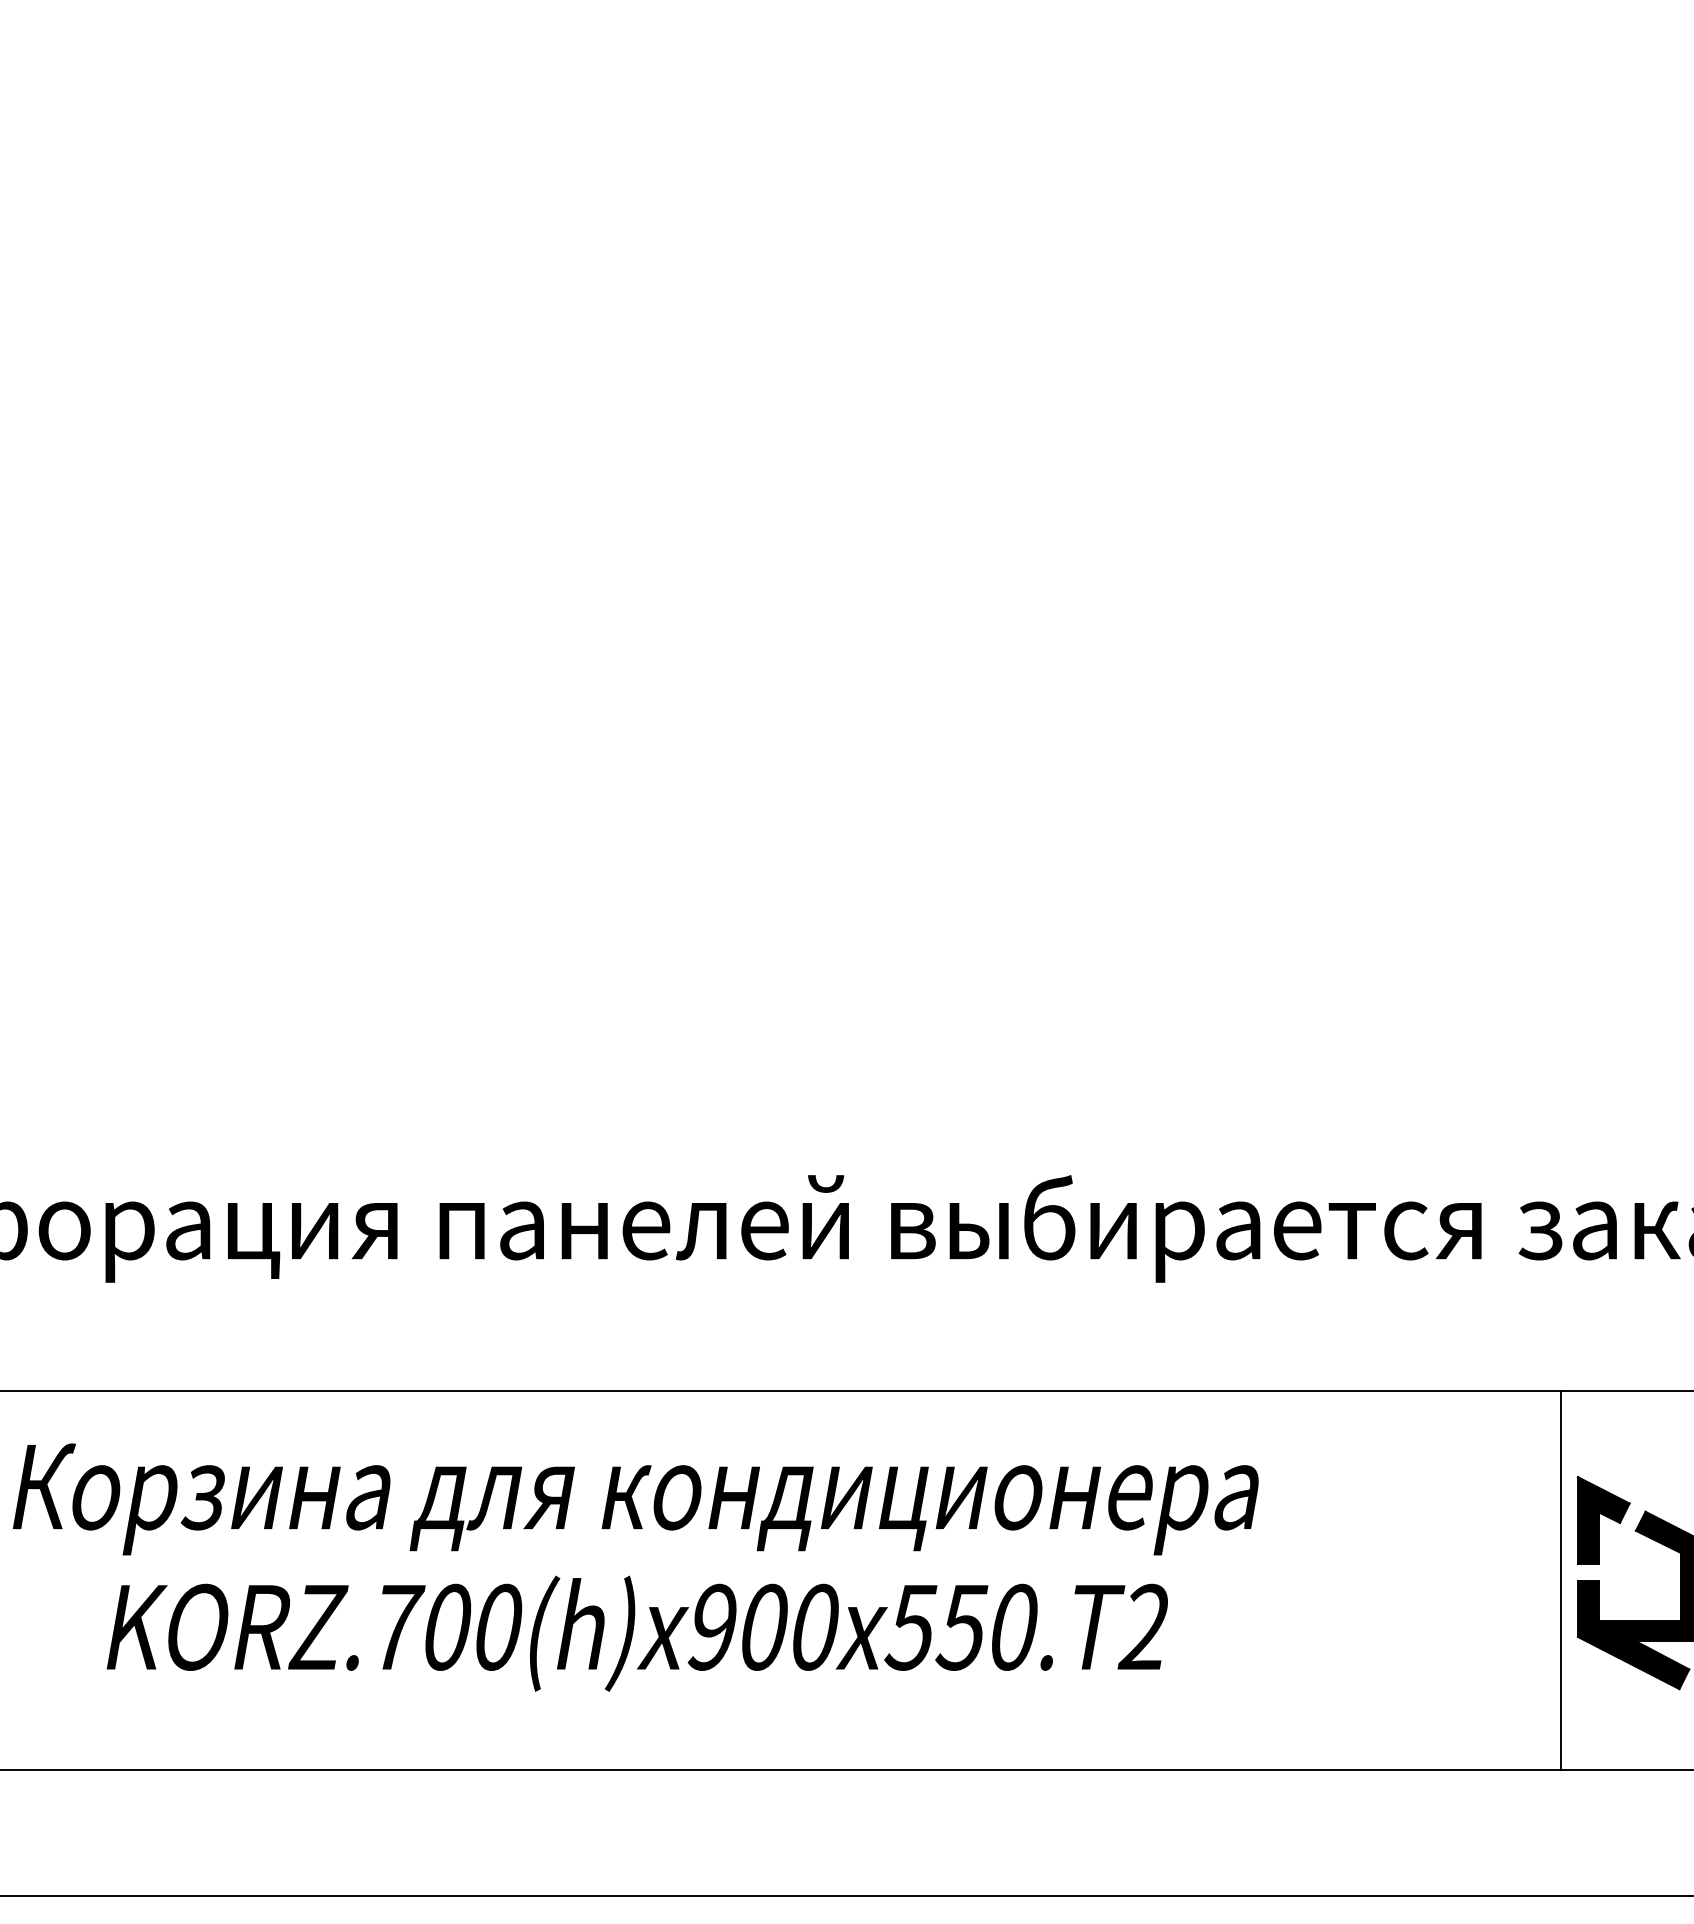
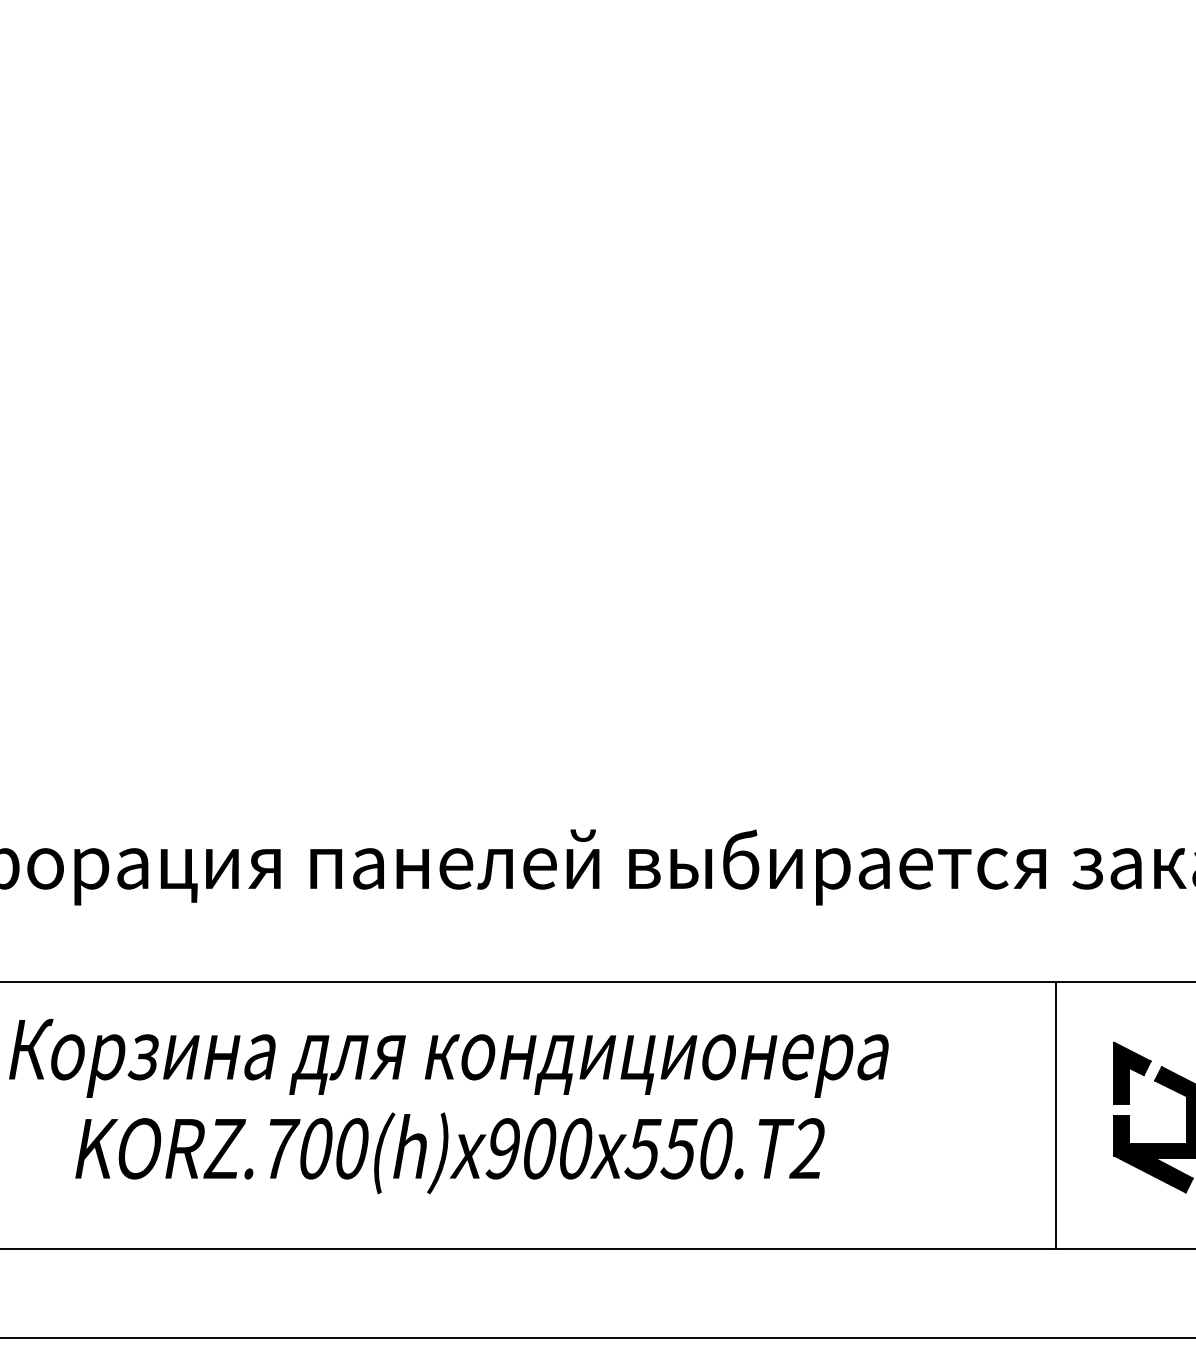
line: (1561, 1579) -> (1055, 1115), moved

